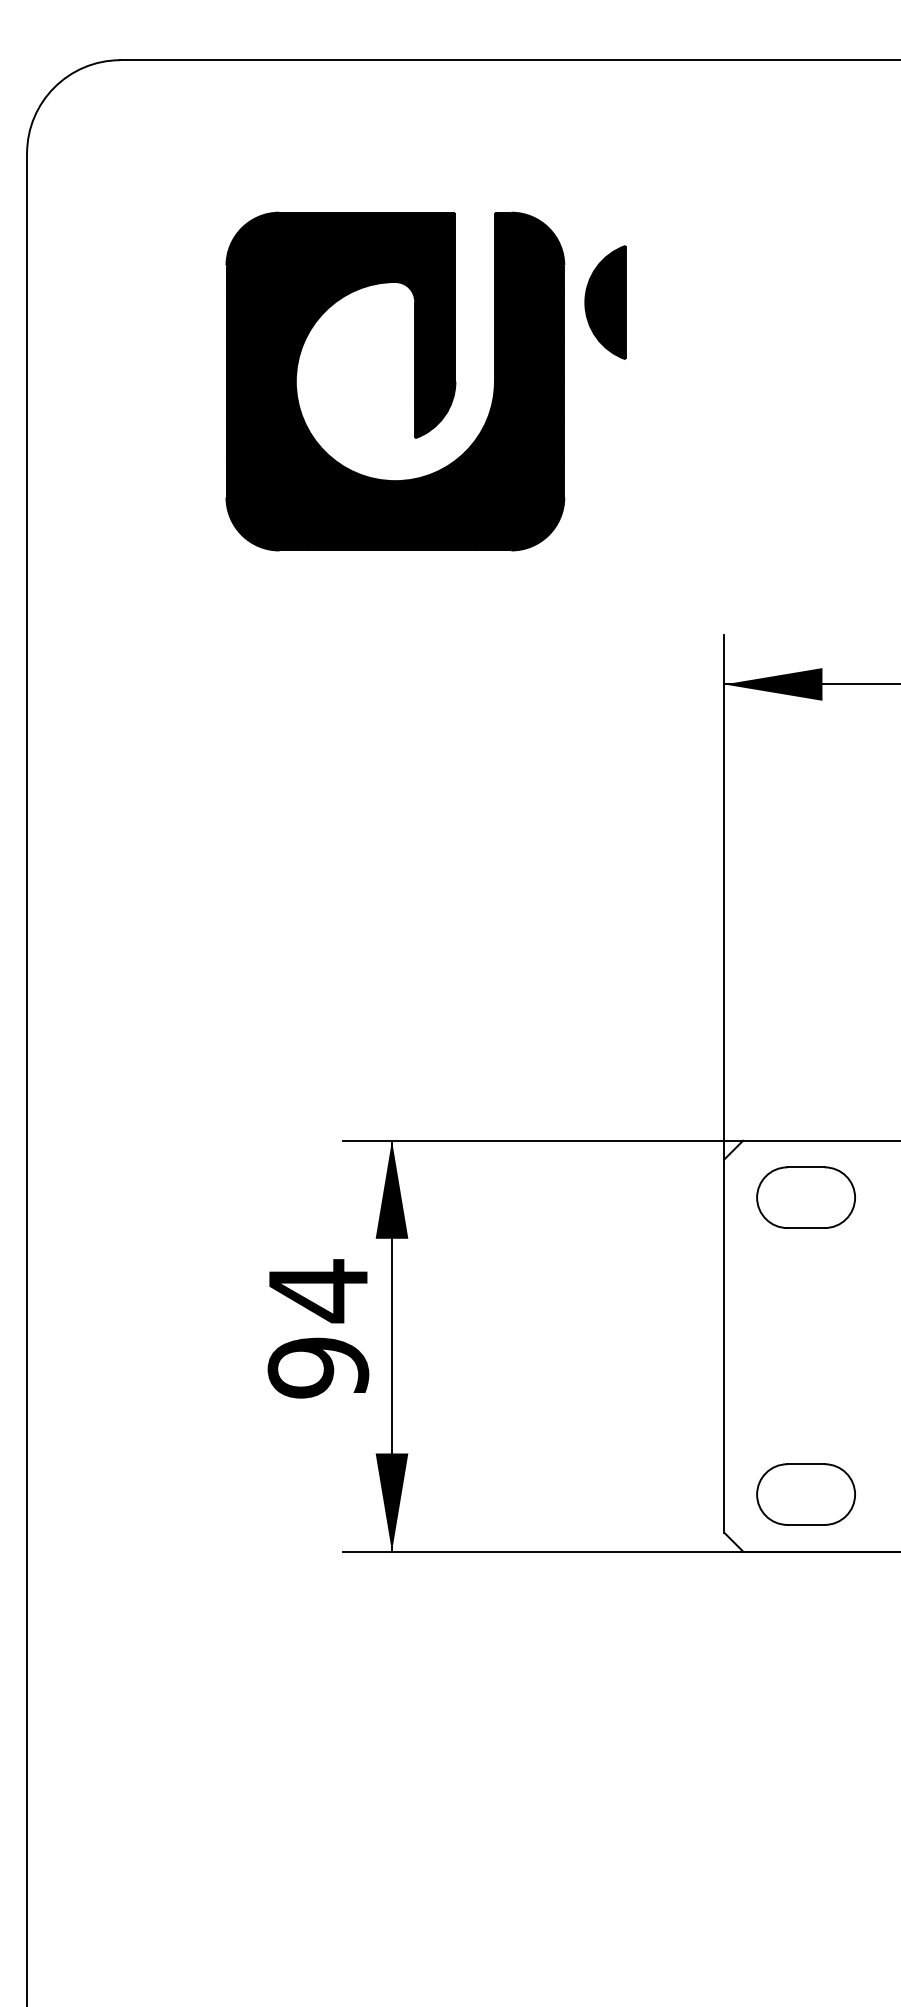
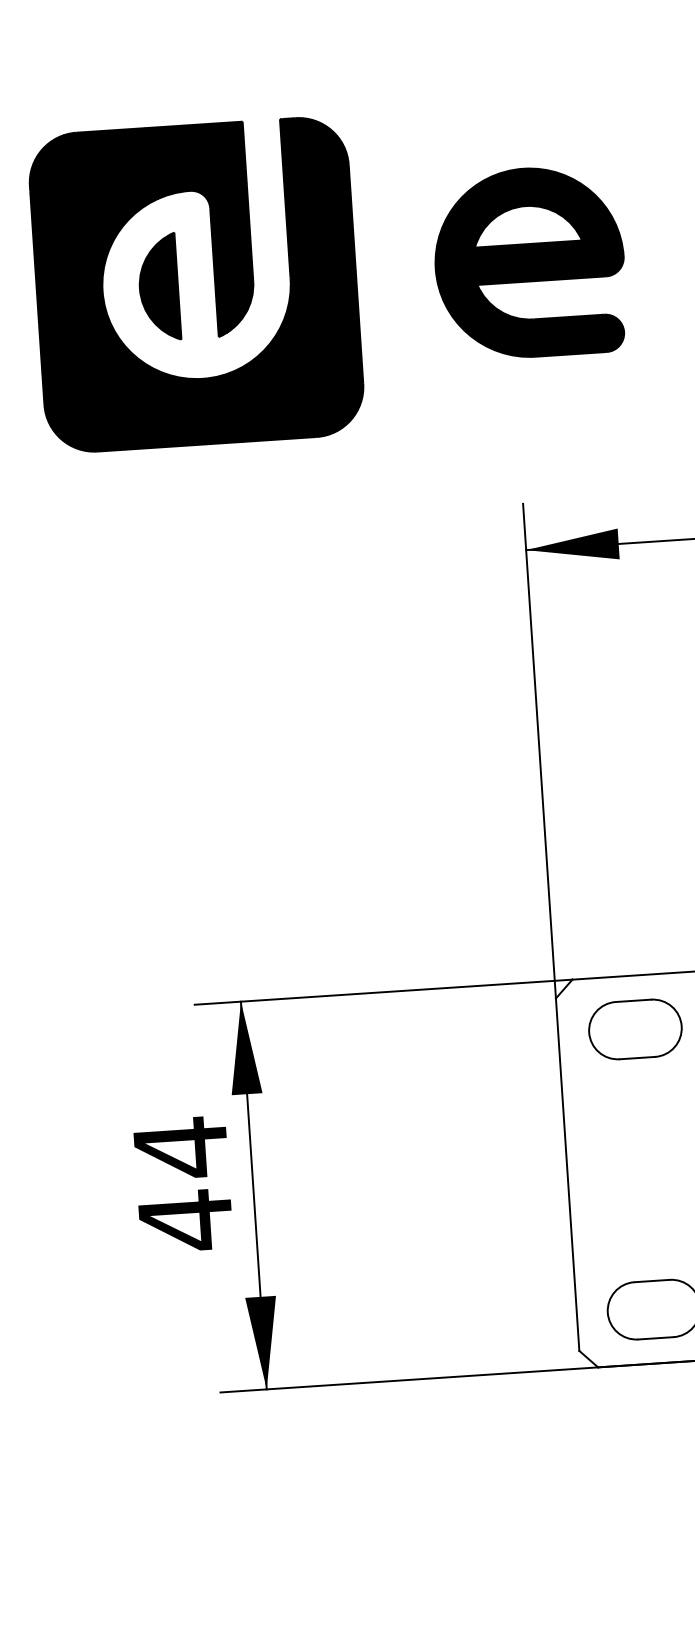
part: (605, 302) -> (158, 287), moved
part: (747, 381) -> (528, 262), added
text: (318, 1368) -> (185, 1221), 94 -> 44

